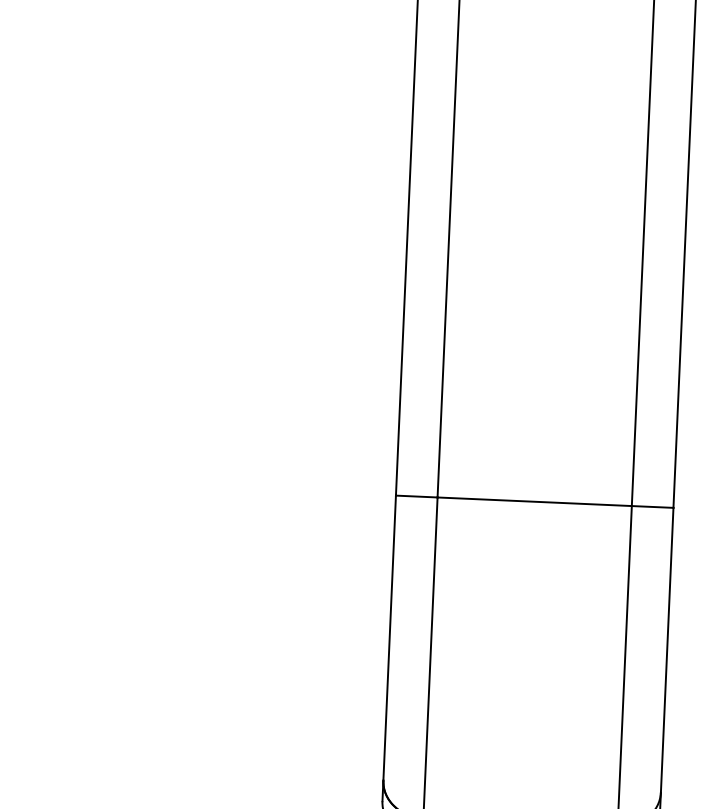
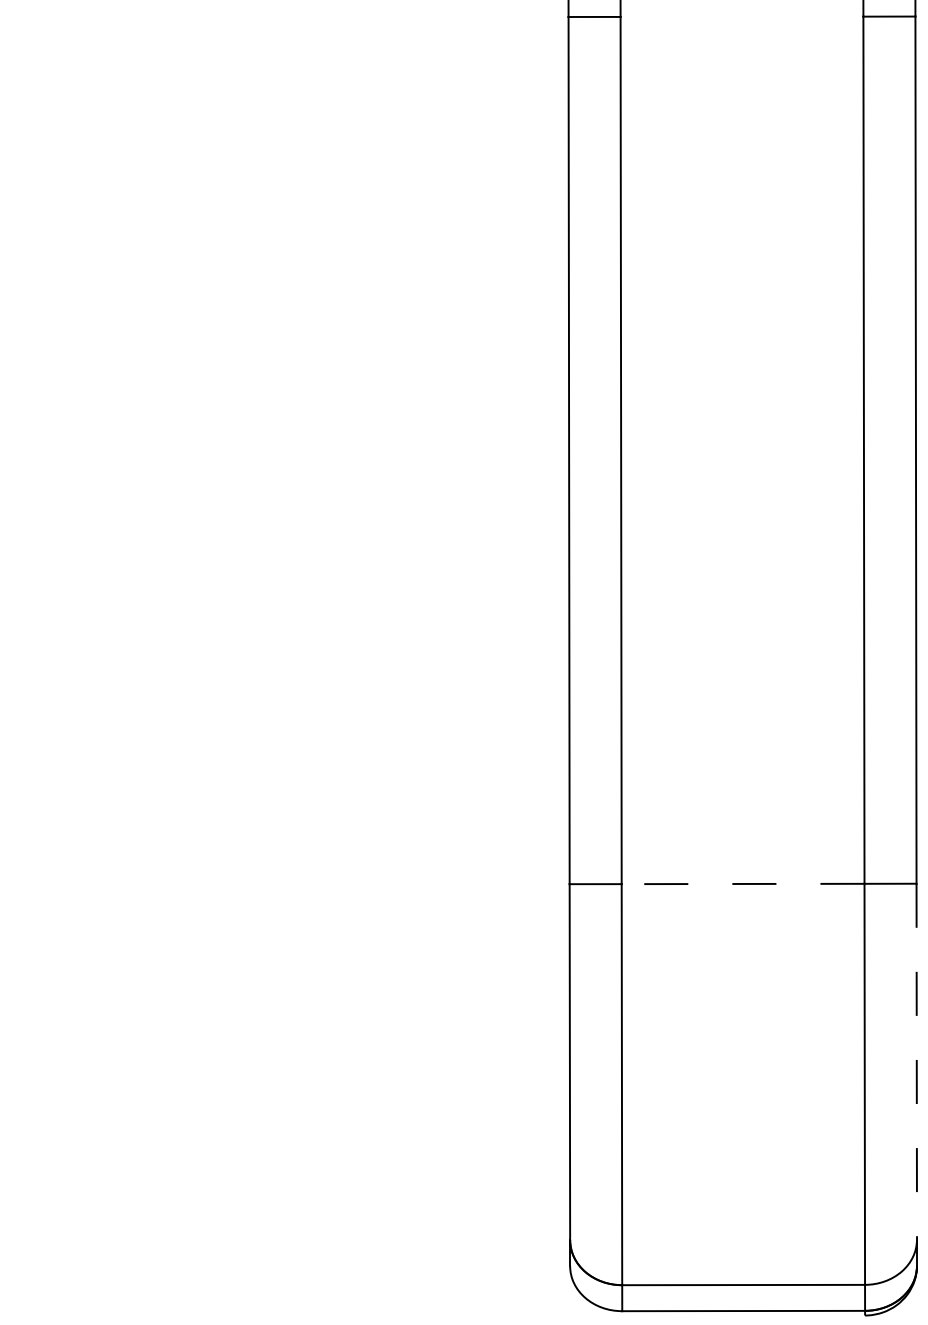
line: (534, 501) -> (742, 883), solid -> dashed
line: (666, 650) -> (916, 1061), solid -> dashed

